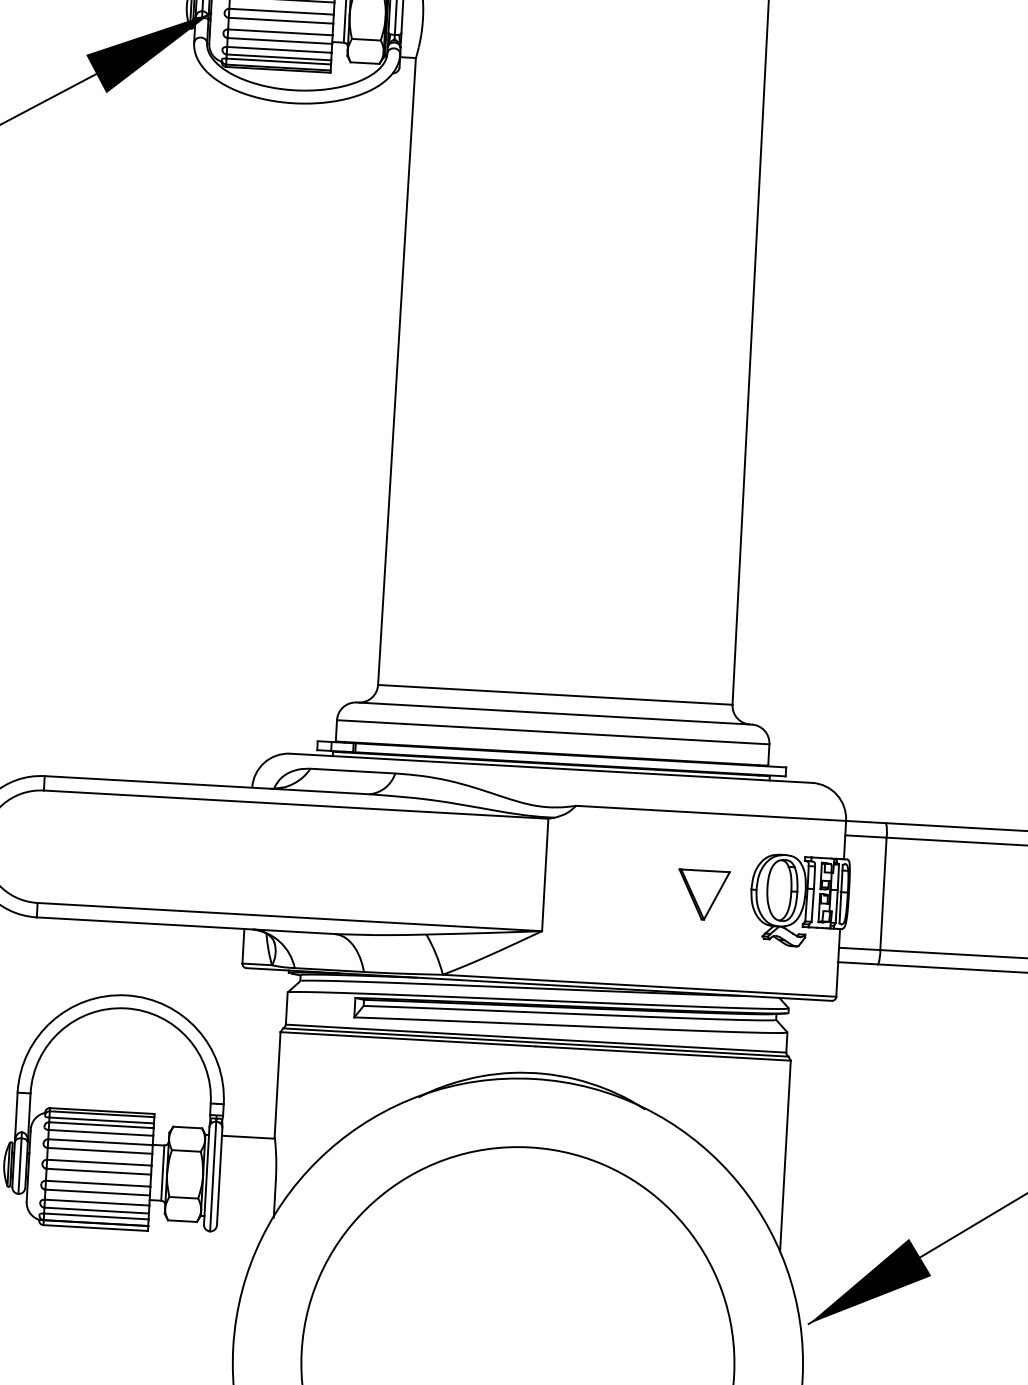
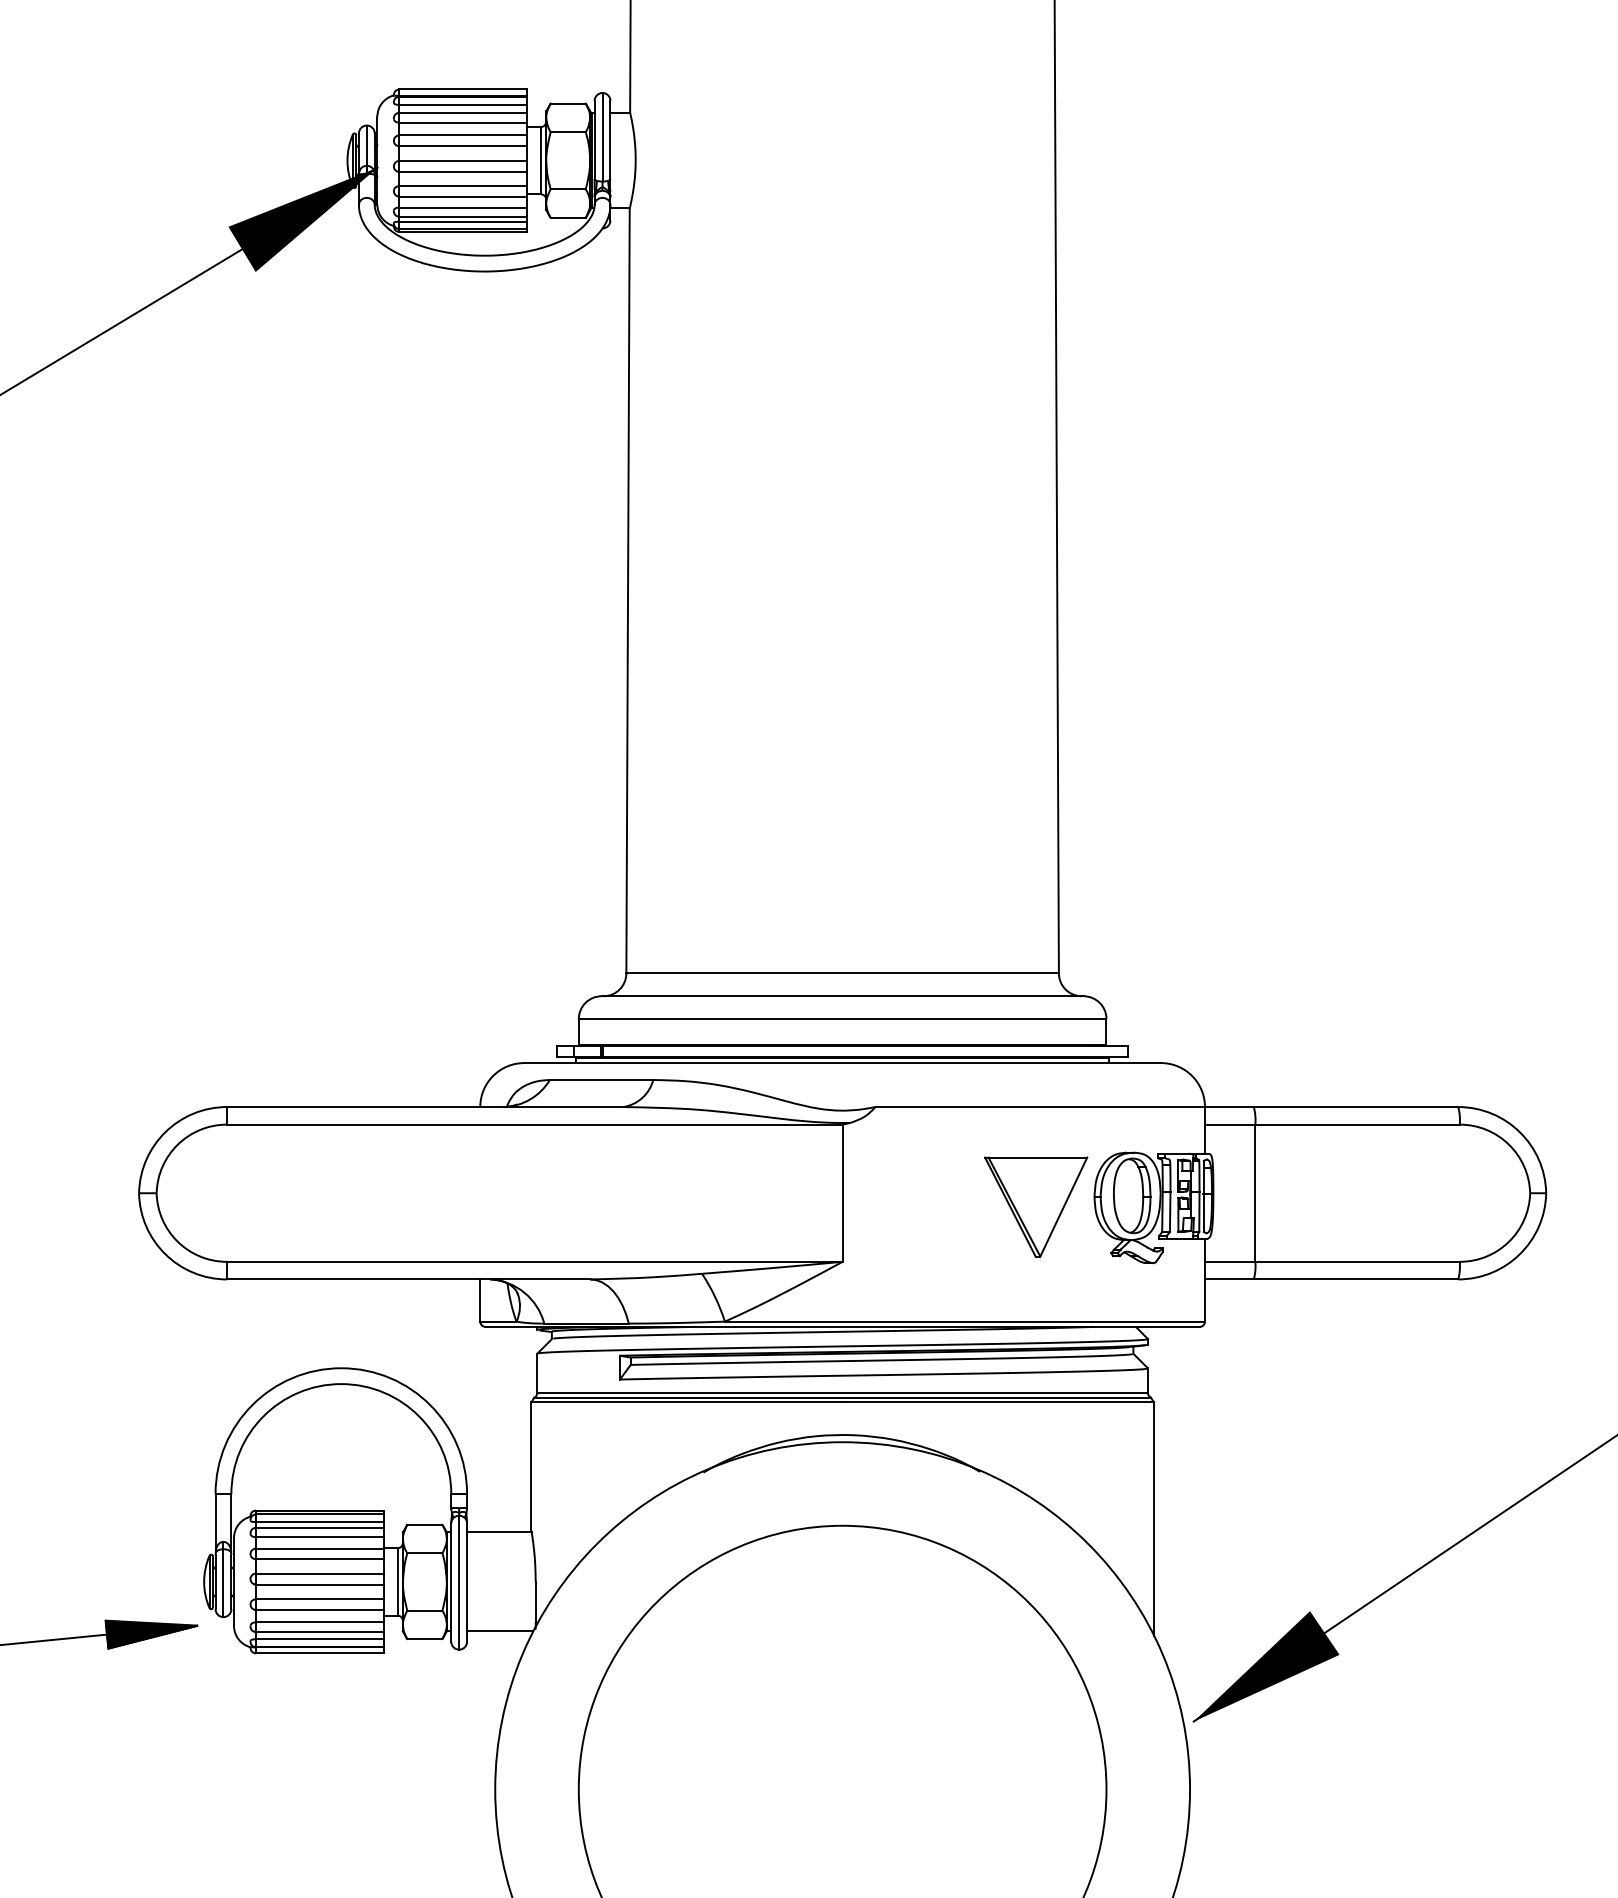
part: (703, 894) -> (1036, 1206), size x1.67
line: (244, 1218) -> (500, 1631), added

